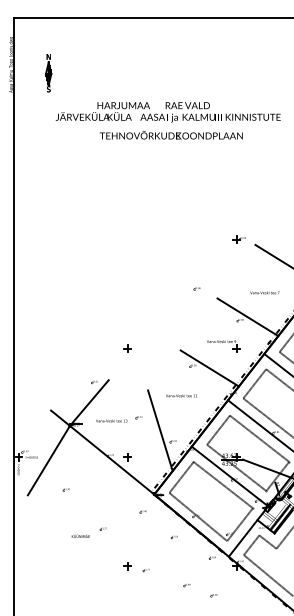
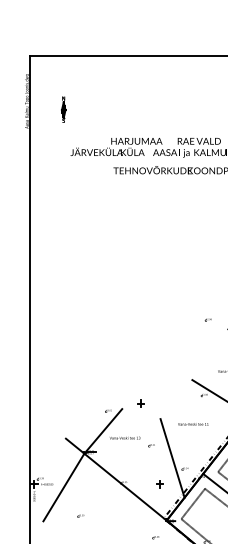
part: (48, 73) -> (63, 109), size x0.7
part: (127, 348) -> (140, 403), moved
text: (111, 420) -> (124, 437), moved
part: (127, 457) -> (160, 484), moved

